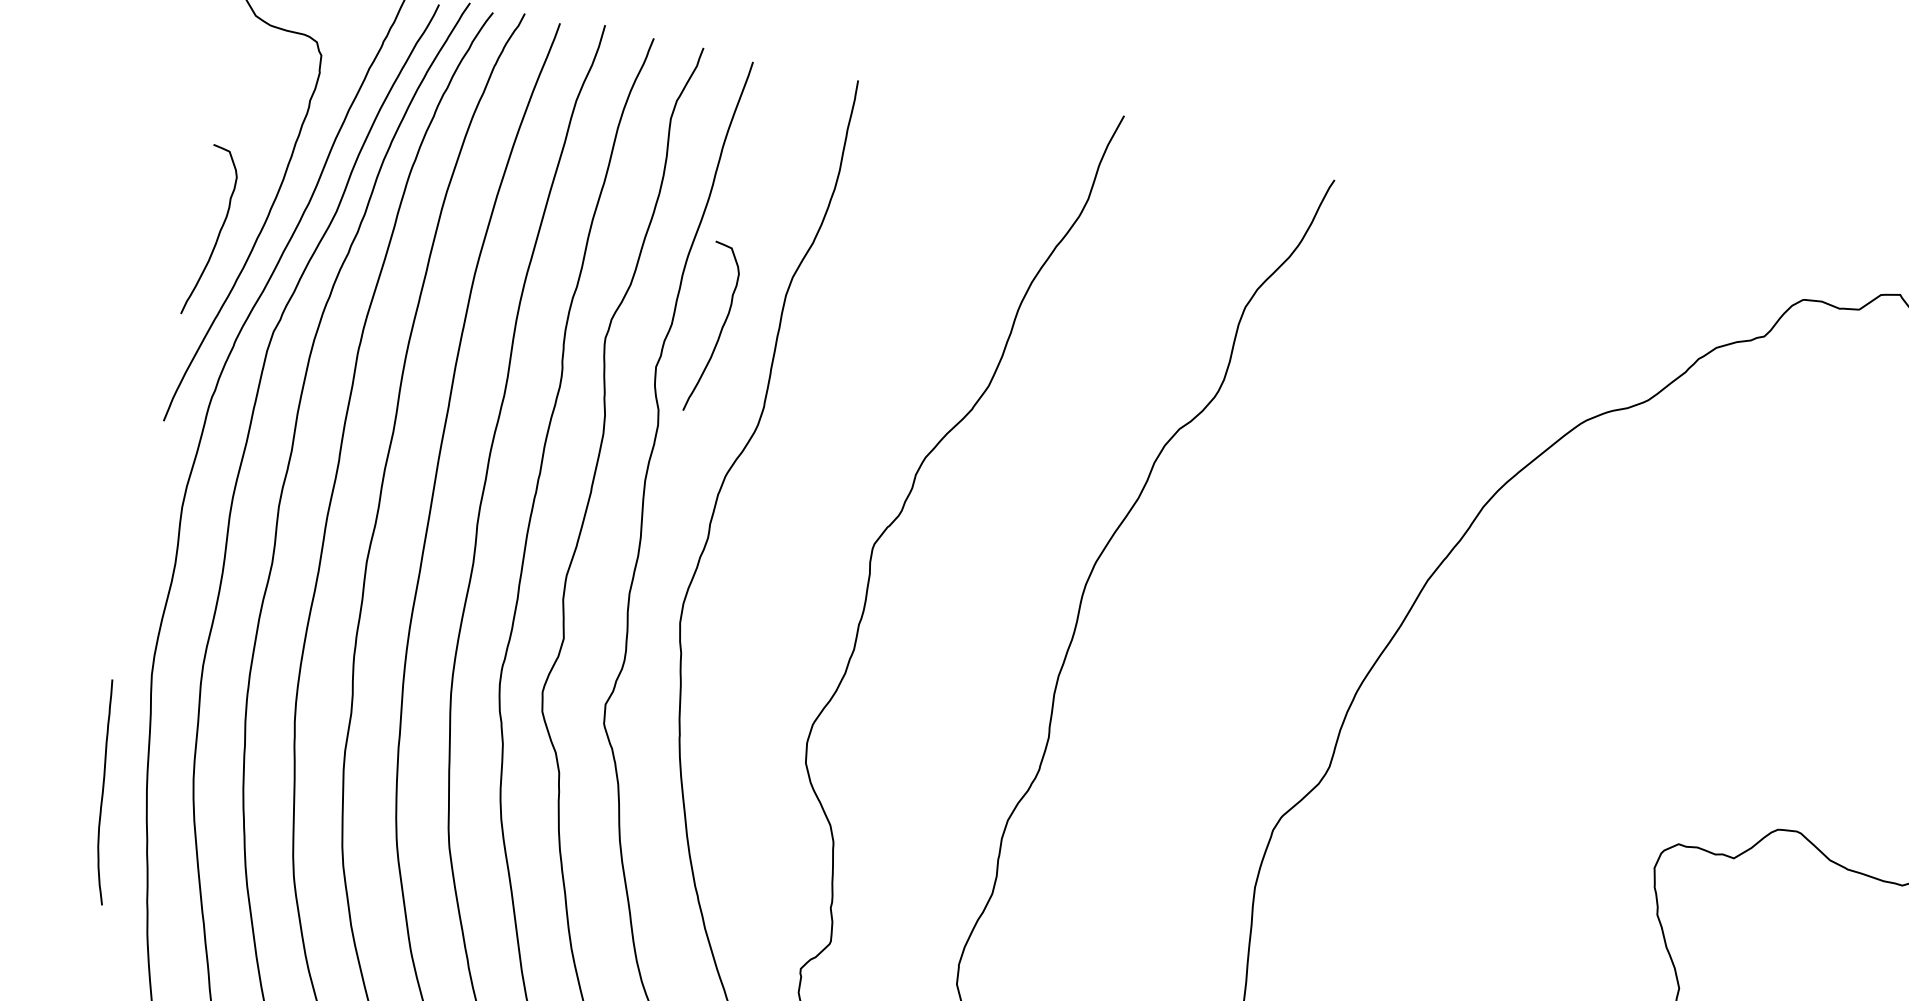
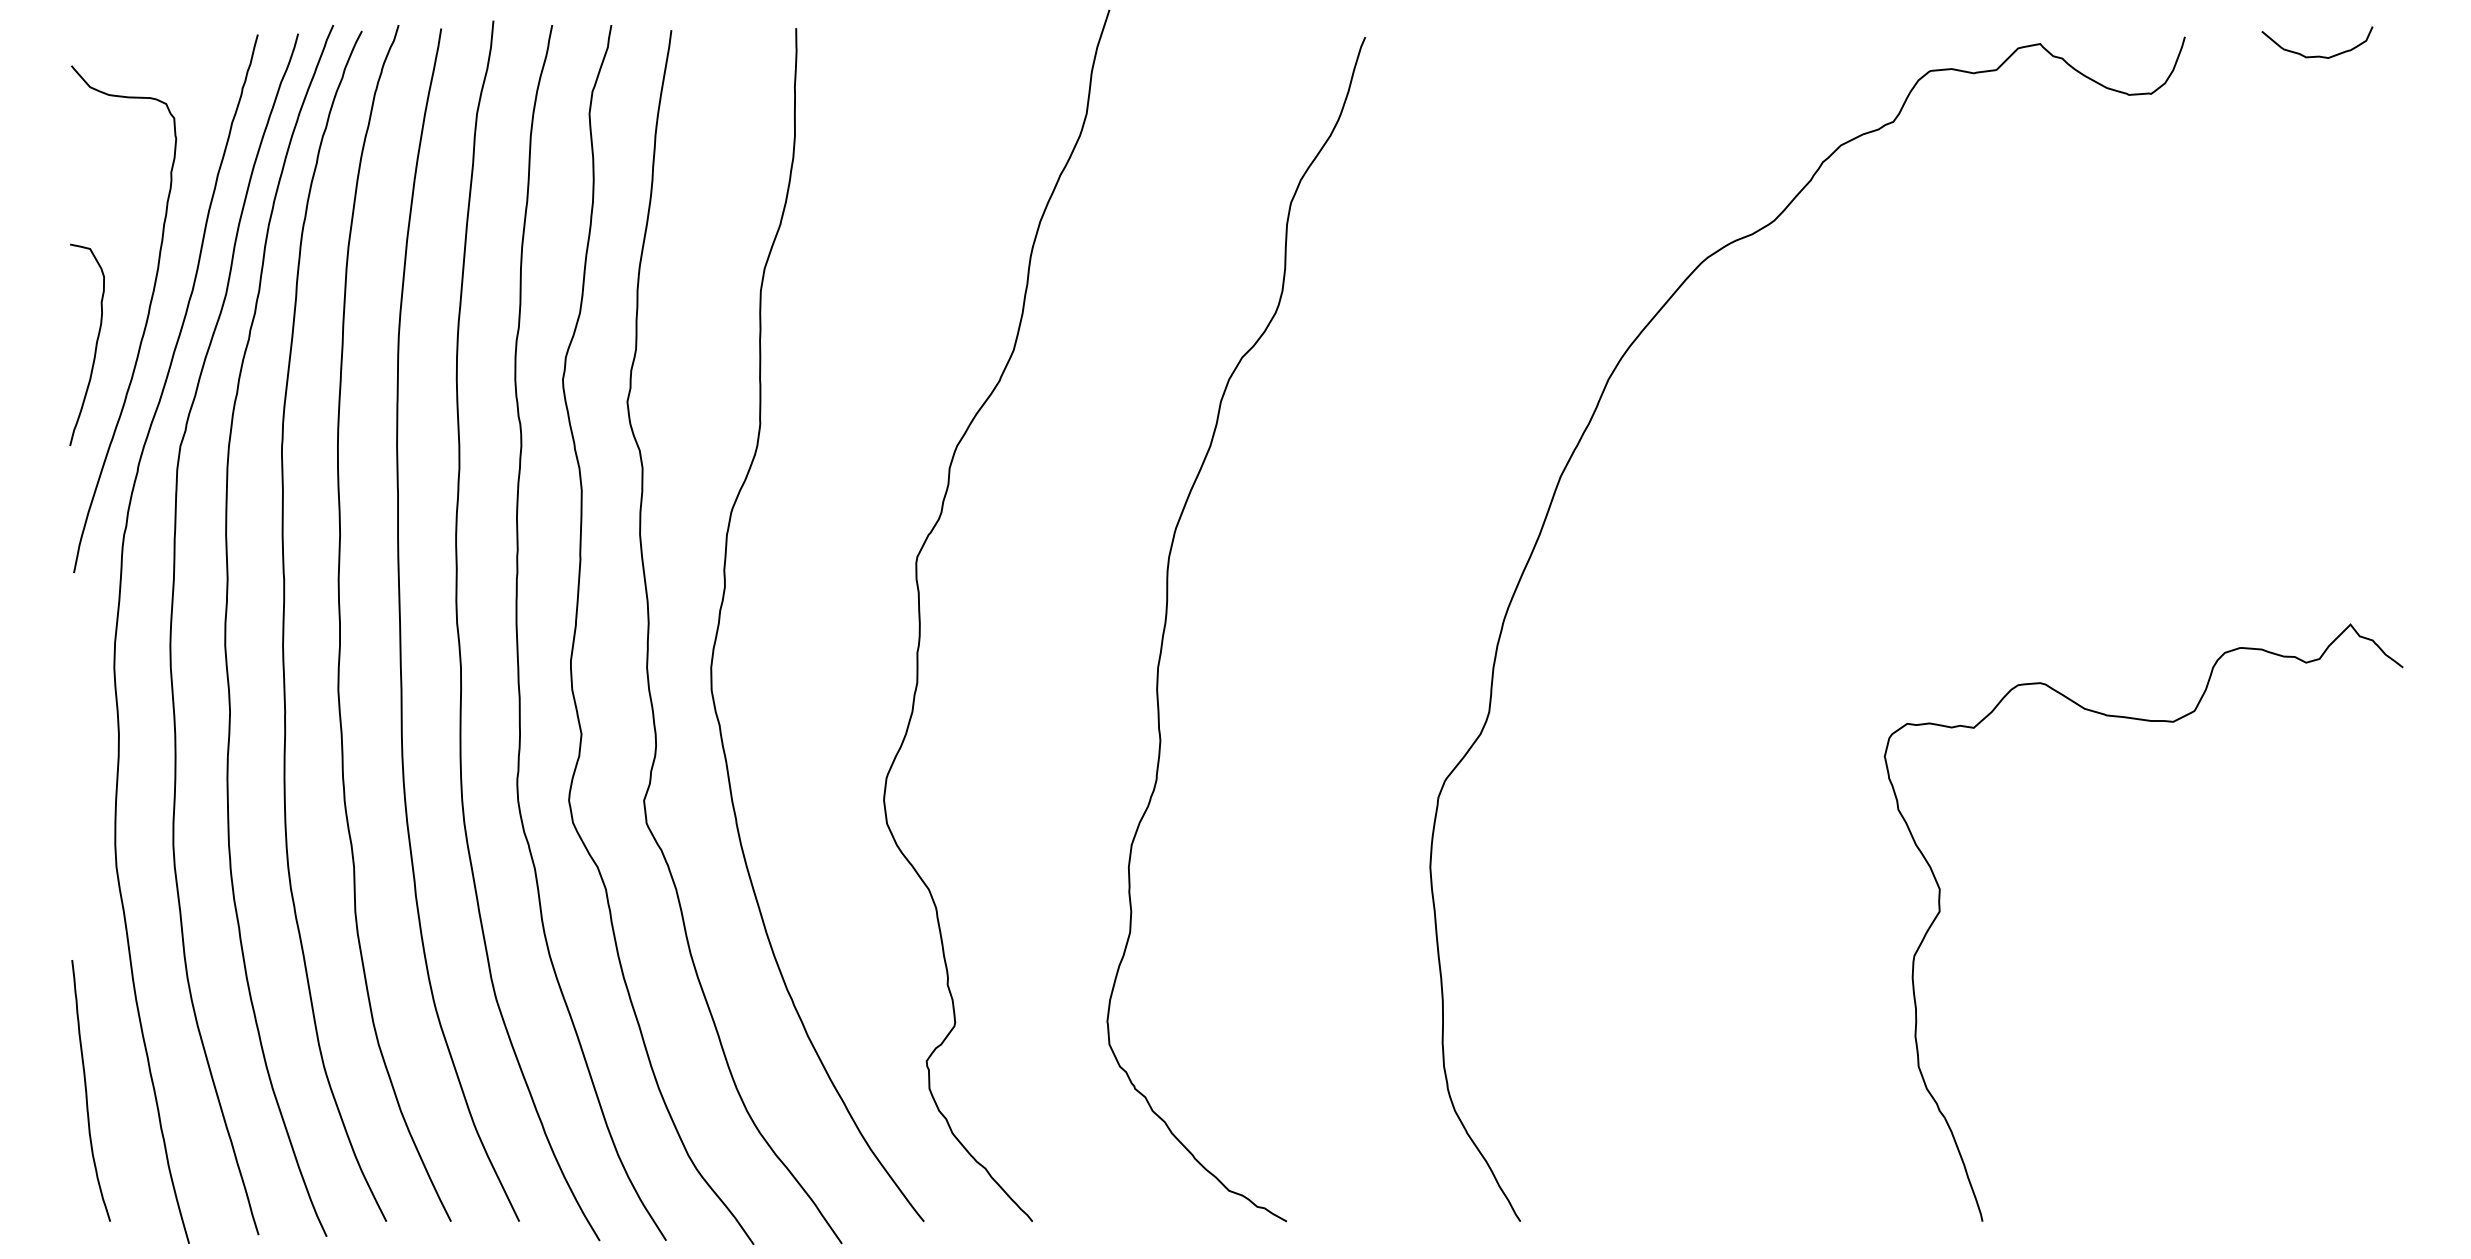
curve: (720, 329) -> (693, 344), removed
curve: (103, 792) -> (87, 1091), moved

